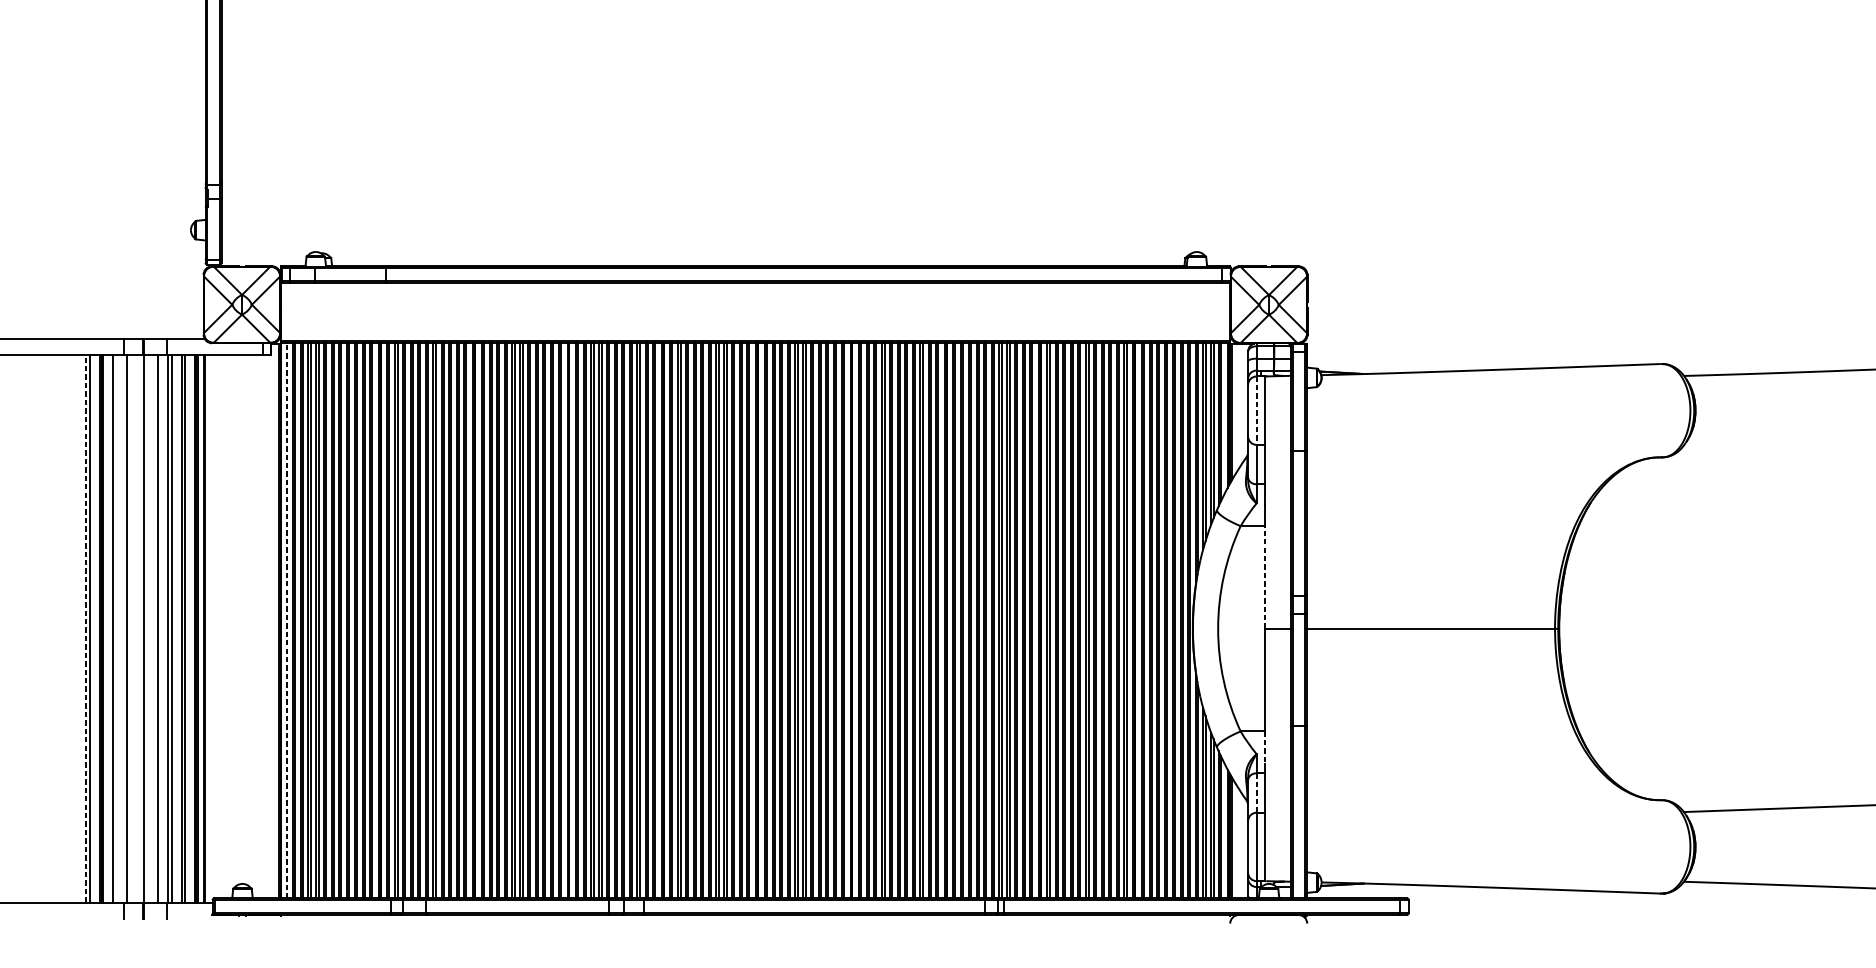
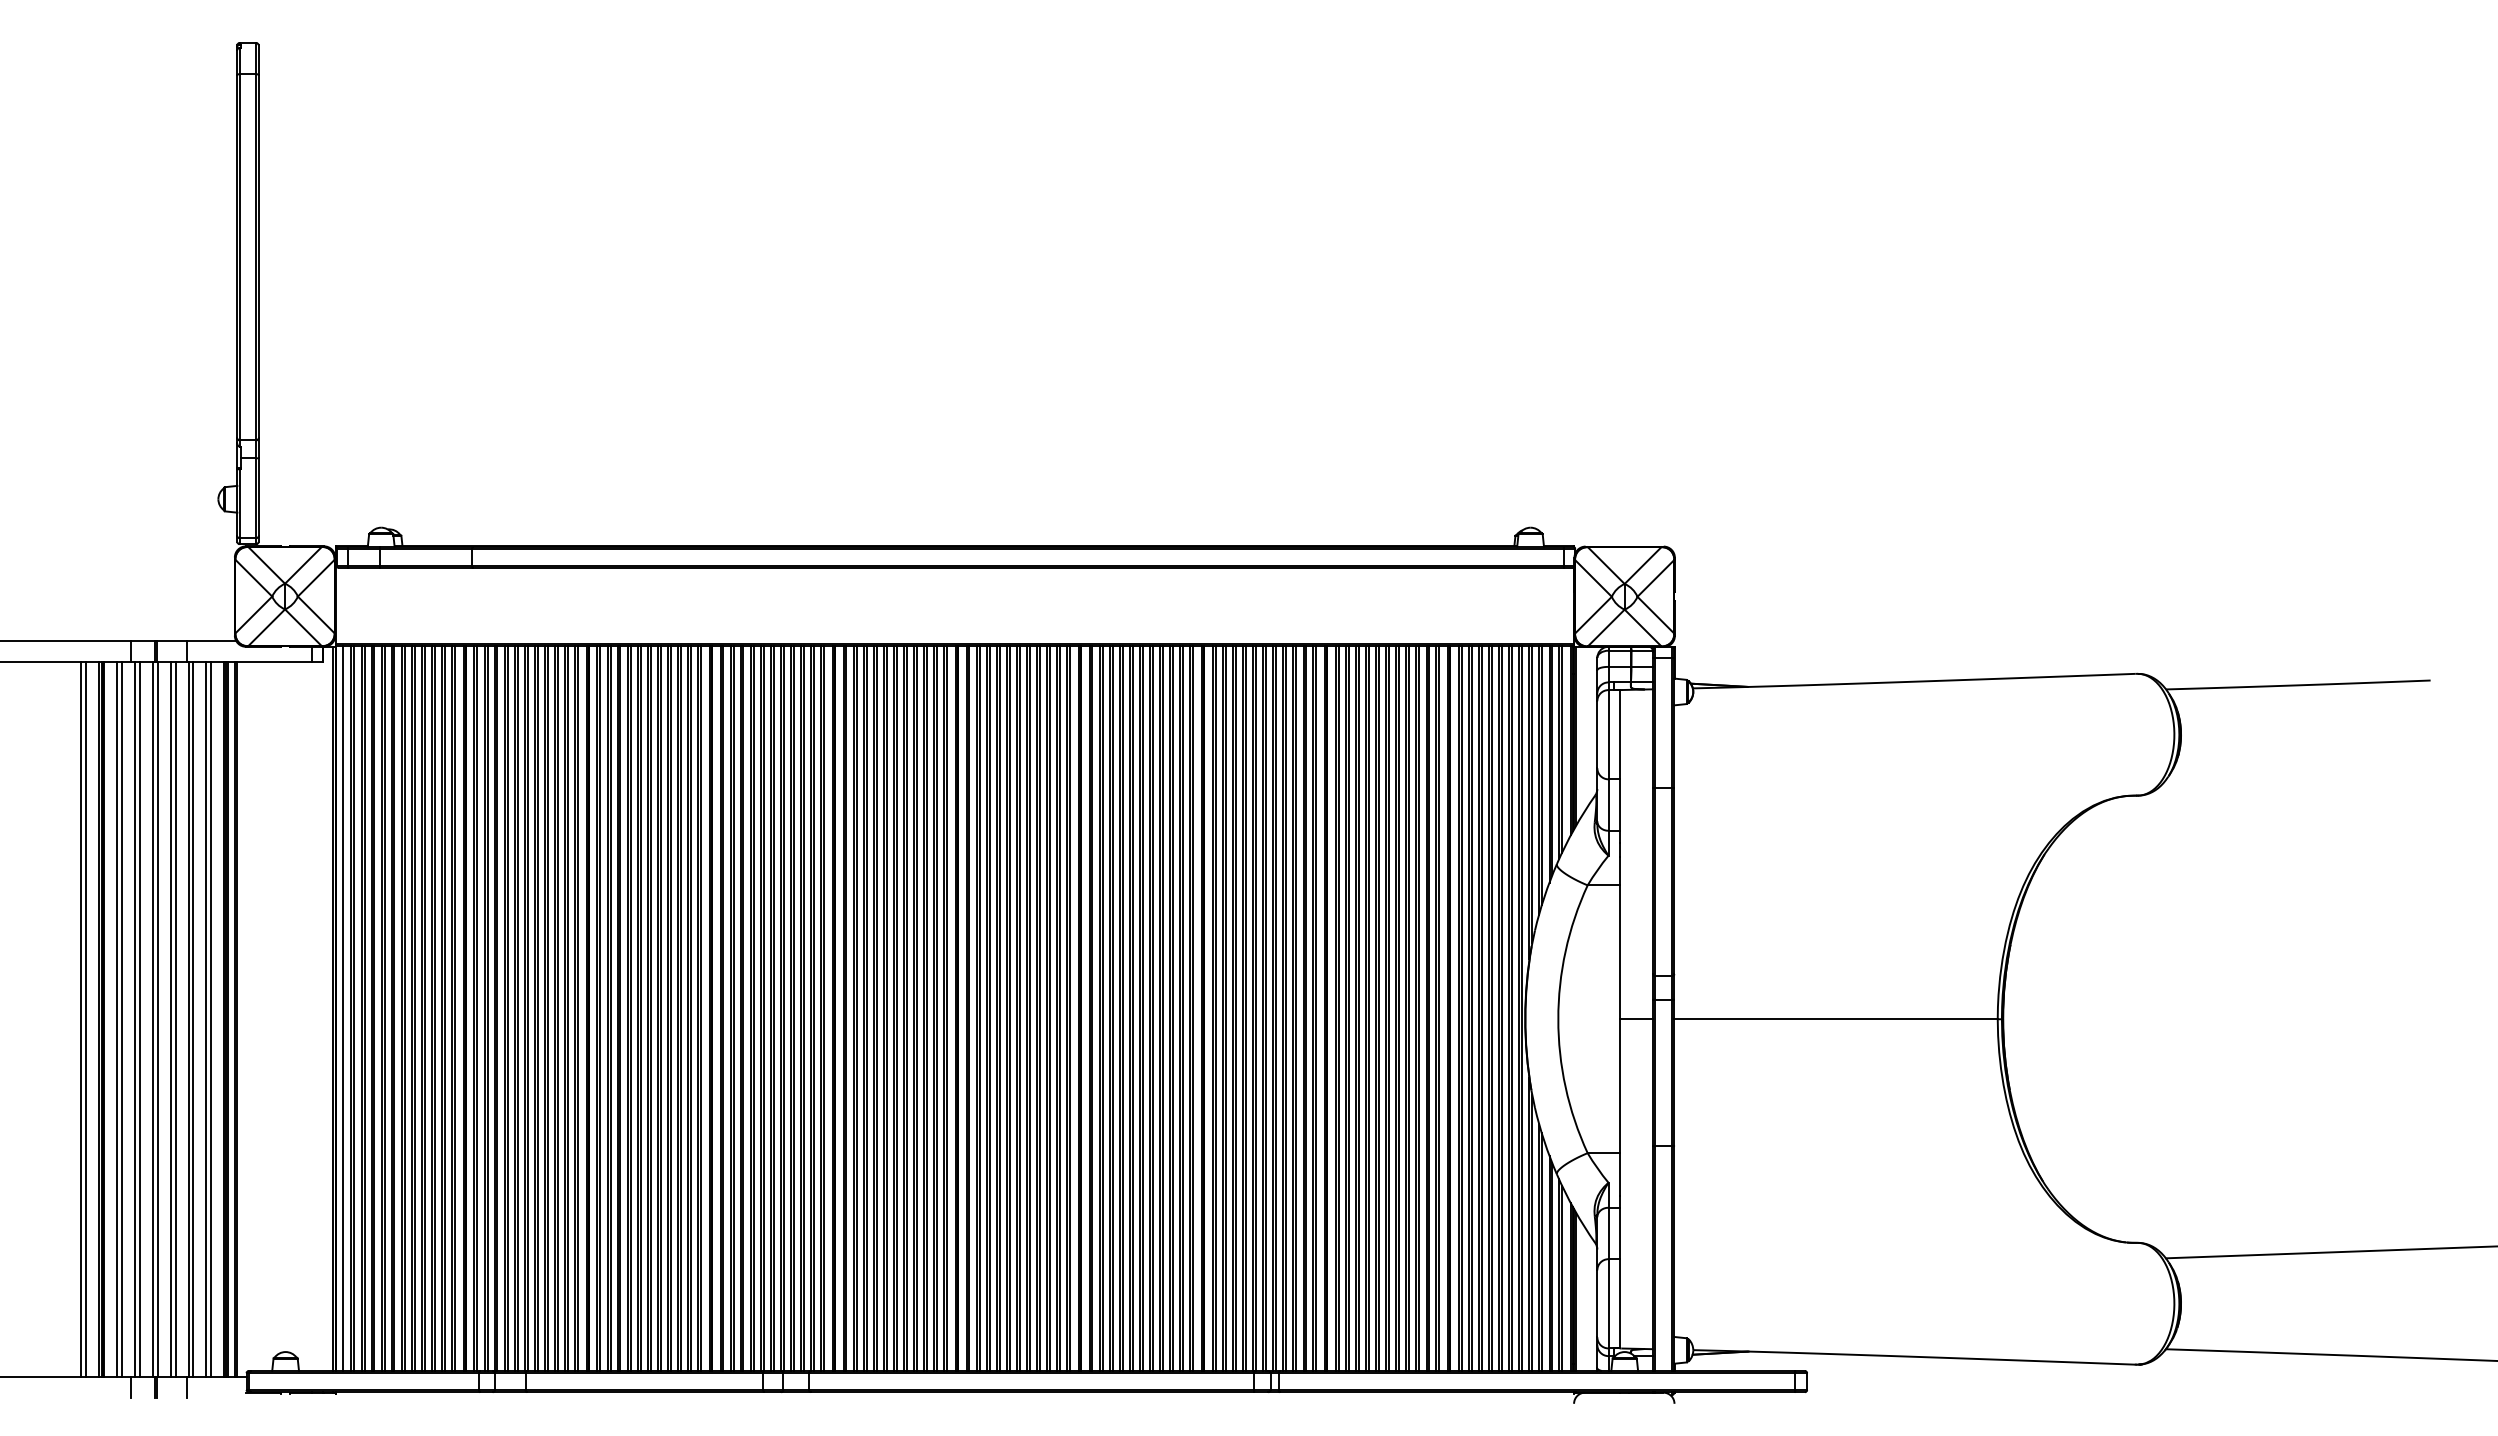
line: (1256, 410) -> (1608, 734), dashed -> solid
line: (1265, 577) -> (1619, 952), dashed -> solid
line: (286, 620) -> (343, 1008), dashed -> solid
line: (86, 628) -> (81, 1018), dashed -> solid
line: (116, 628) -> (121, 1019), added
line: (130, 628) -> (139, 1019), added
line: (140, 628) -> (152, 1019), added
line: (154, 628) -> (170, 1019), added
line: (1265, 747) -> (1619, 1174), dashed -> solid
line: (1256, 793) -> (1608, 1233), dashed -> solid

